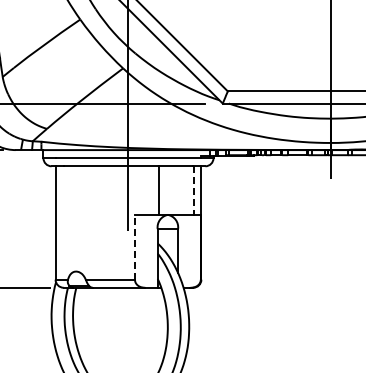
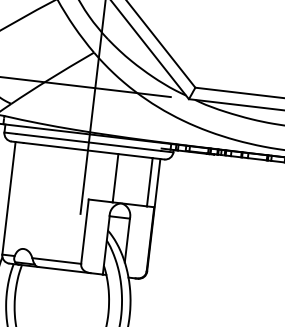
line: (193, 191) -> (149, 183), dashed -> solid
line: (134, 246) -> (84, 230), dashed -> solid

